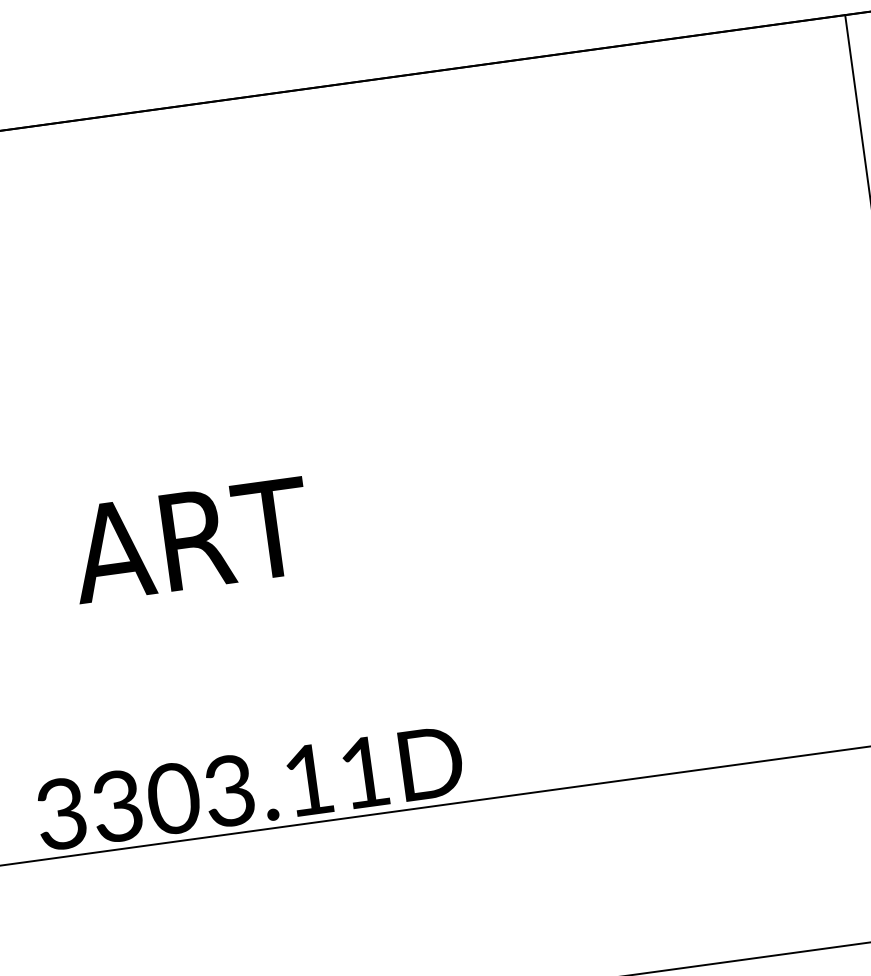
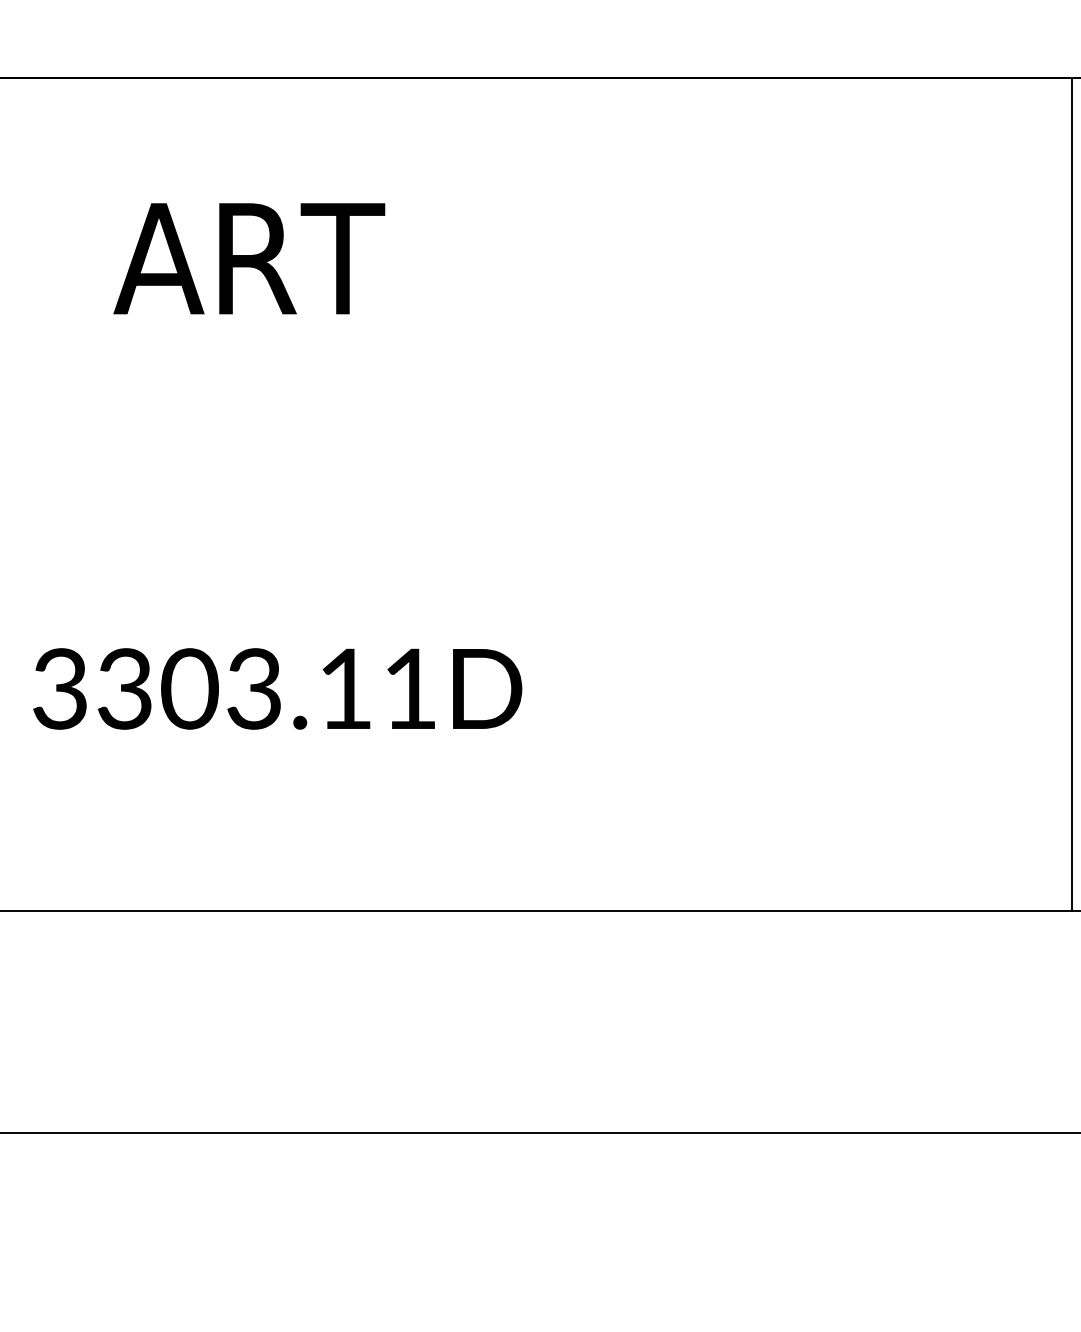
text: (190, 539) -> (249, 258), moved
text: (249, 787) -> (277, 688), moved

